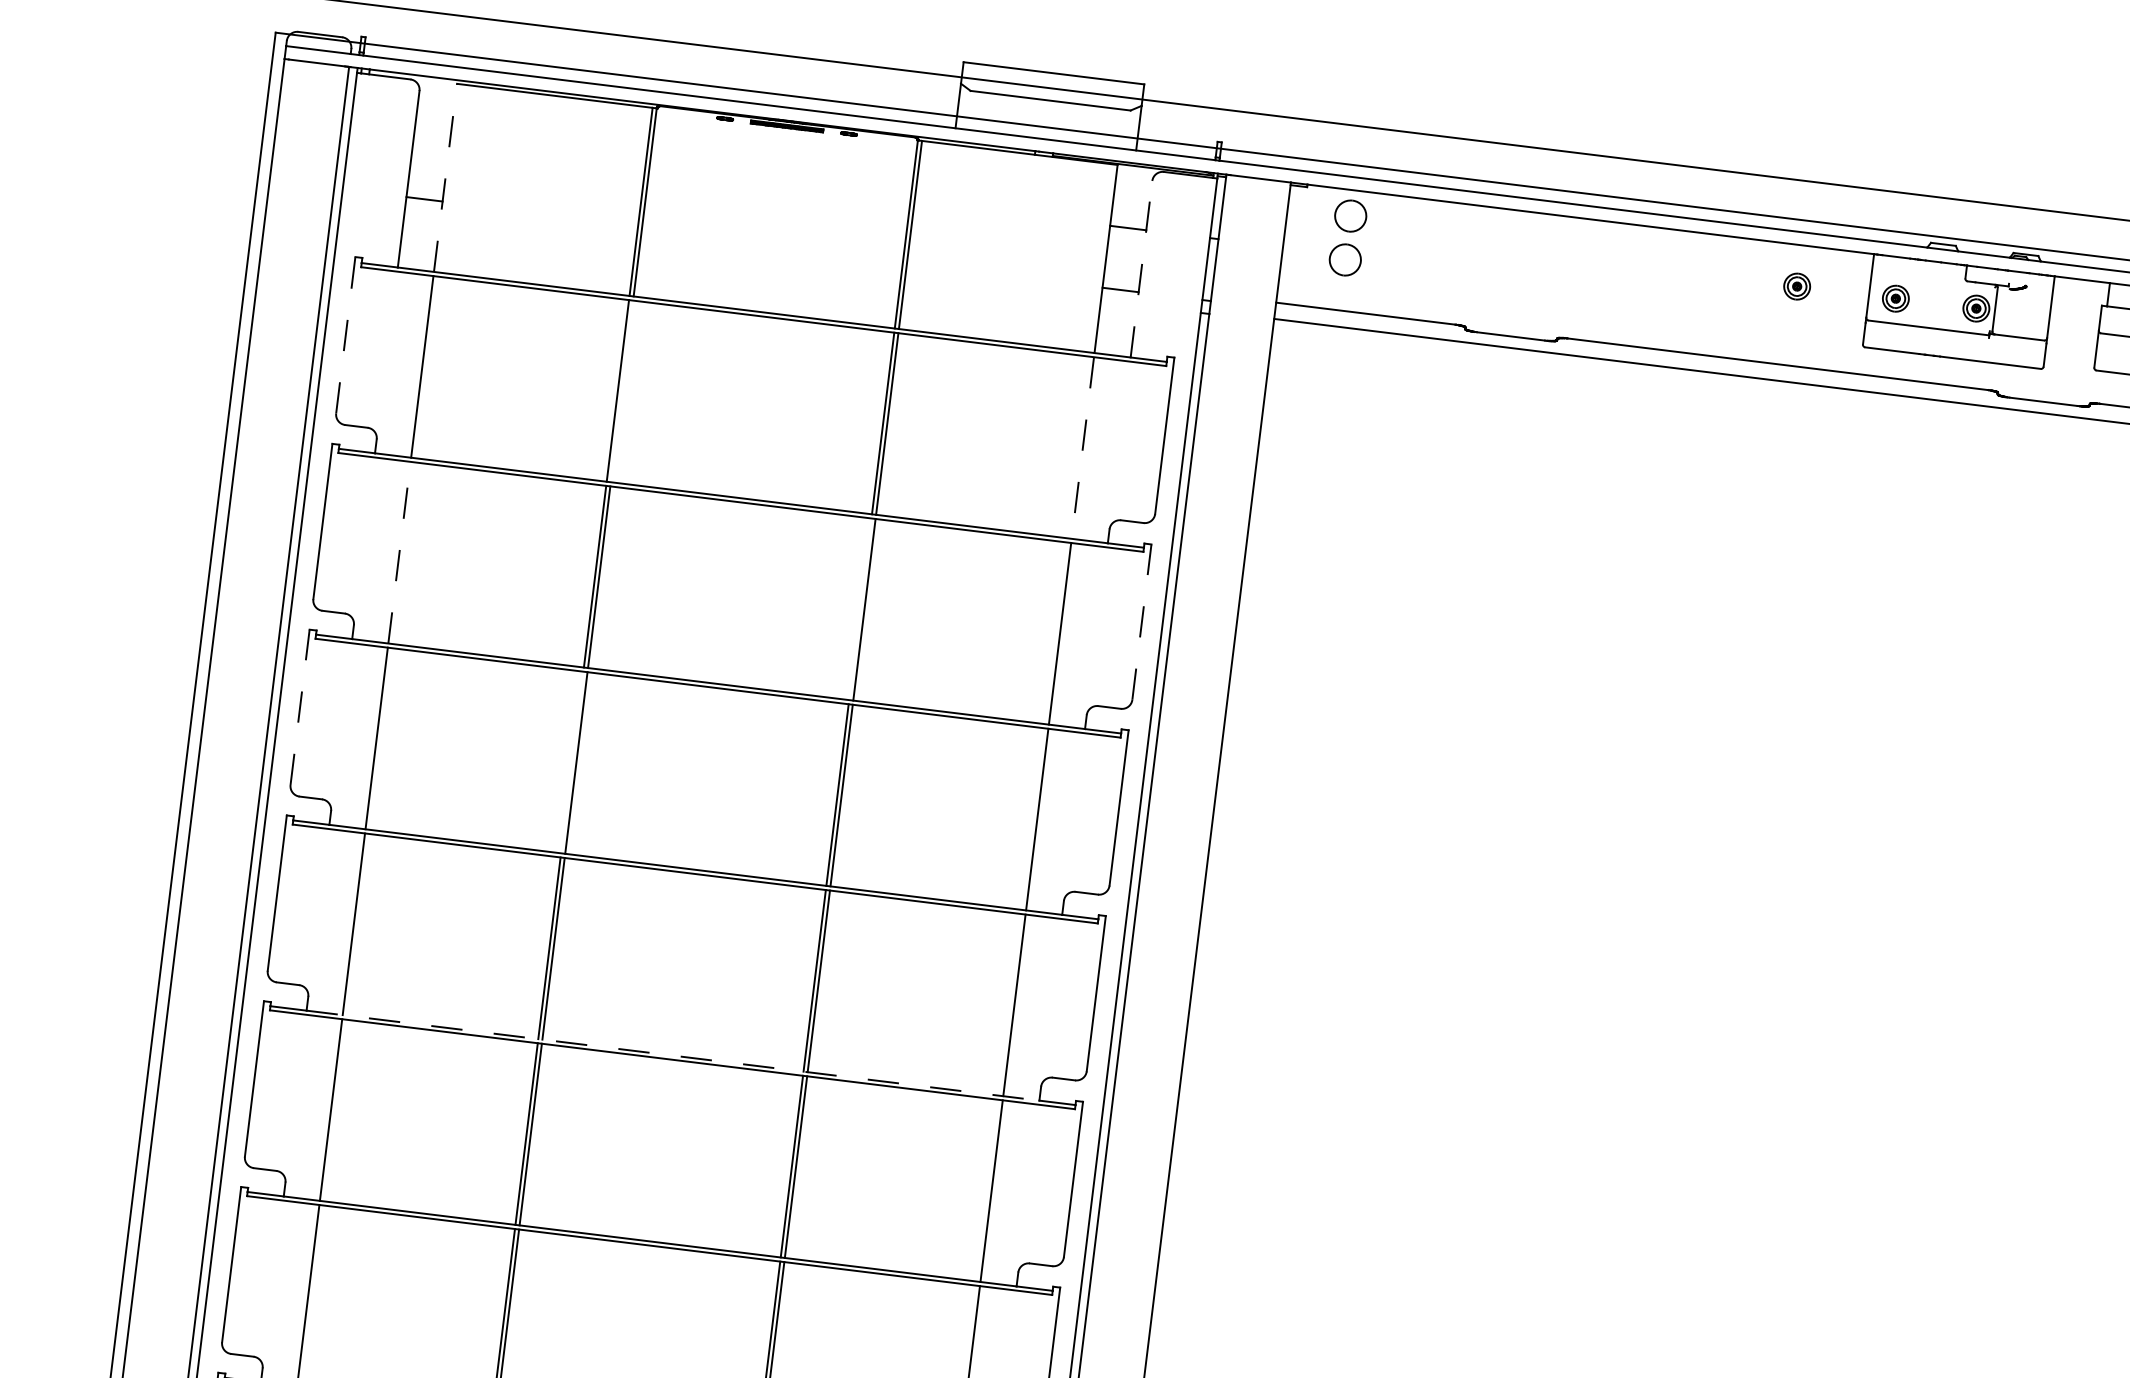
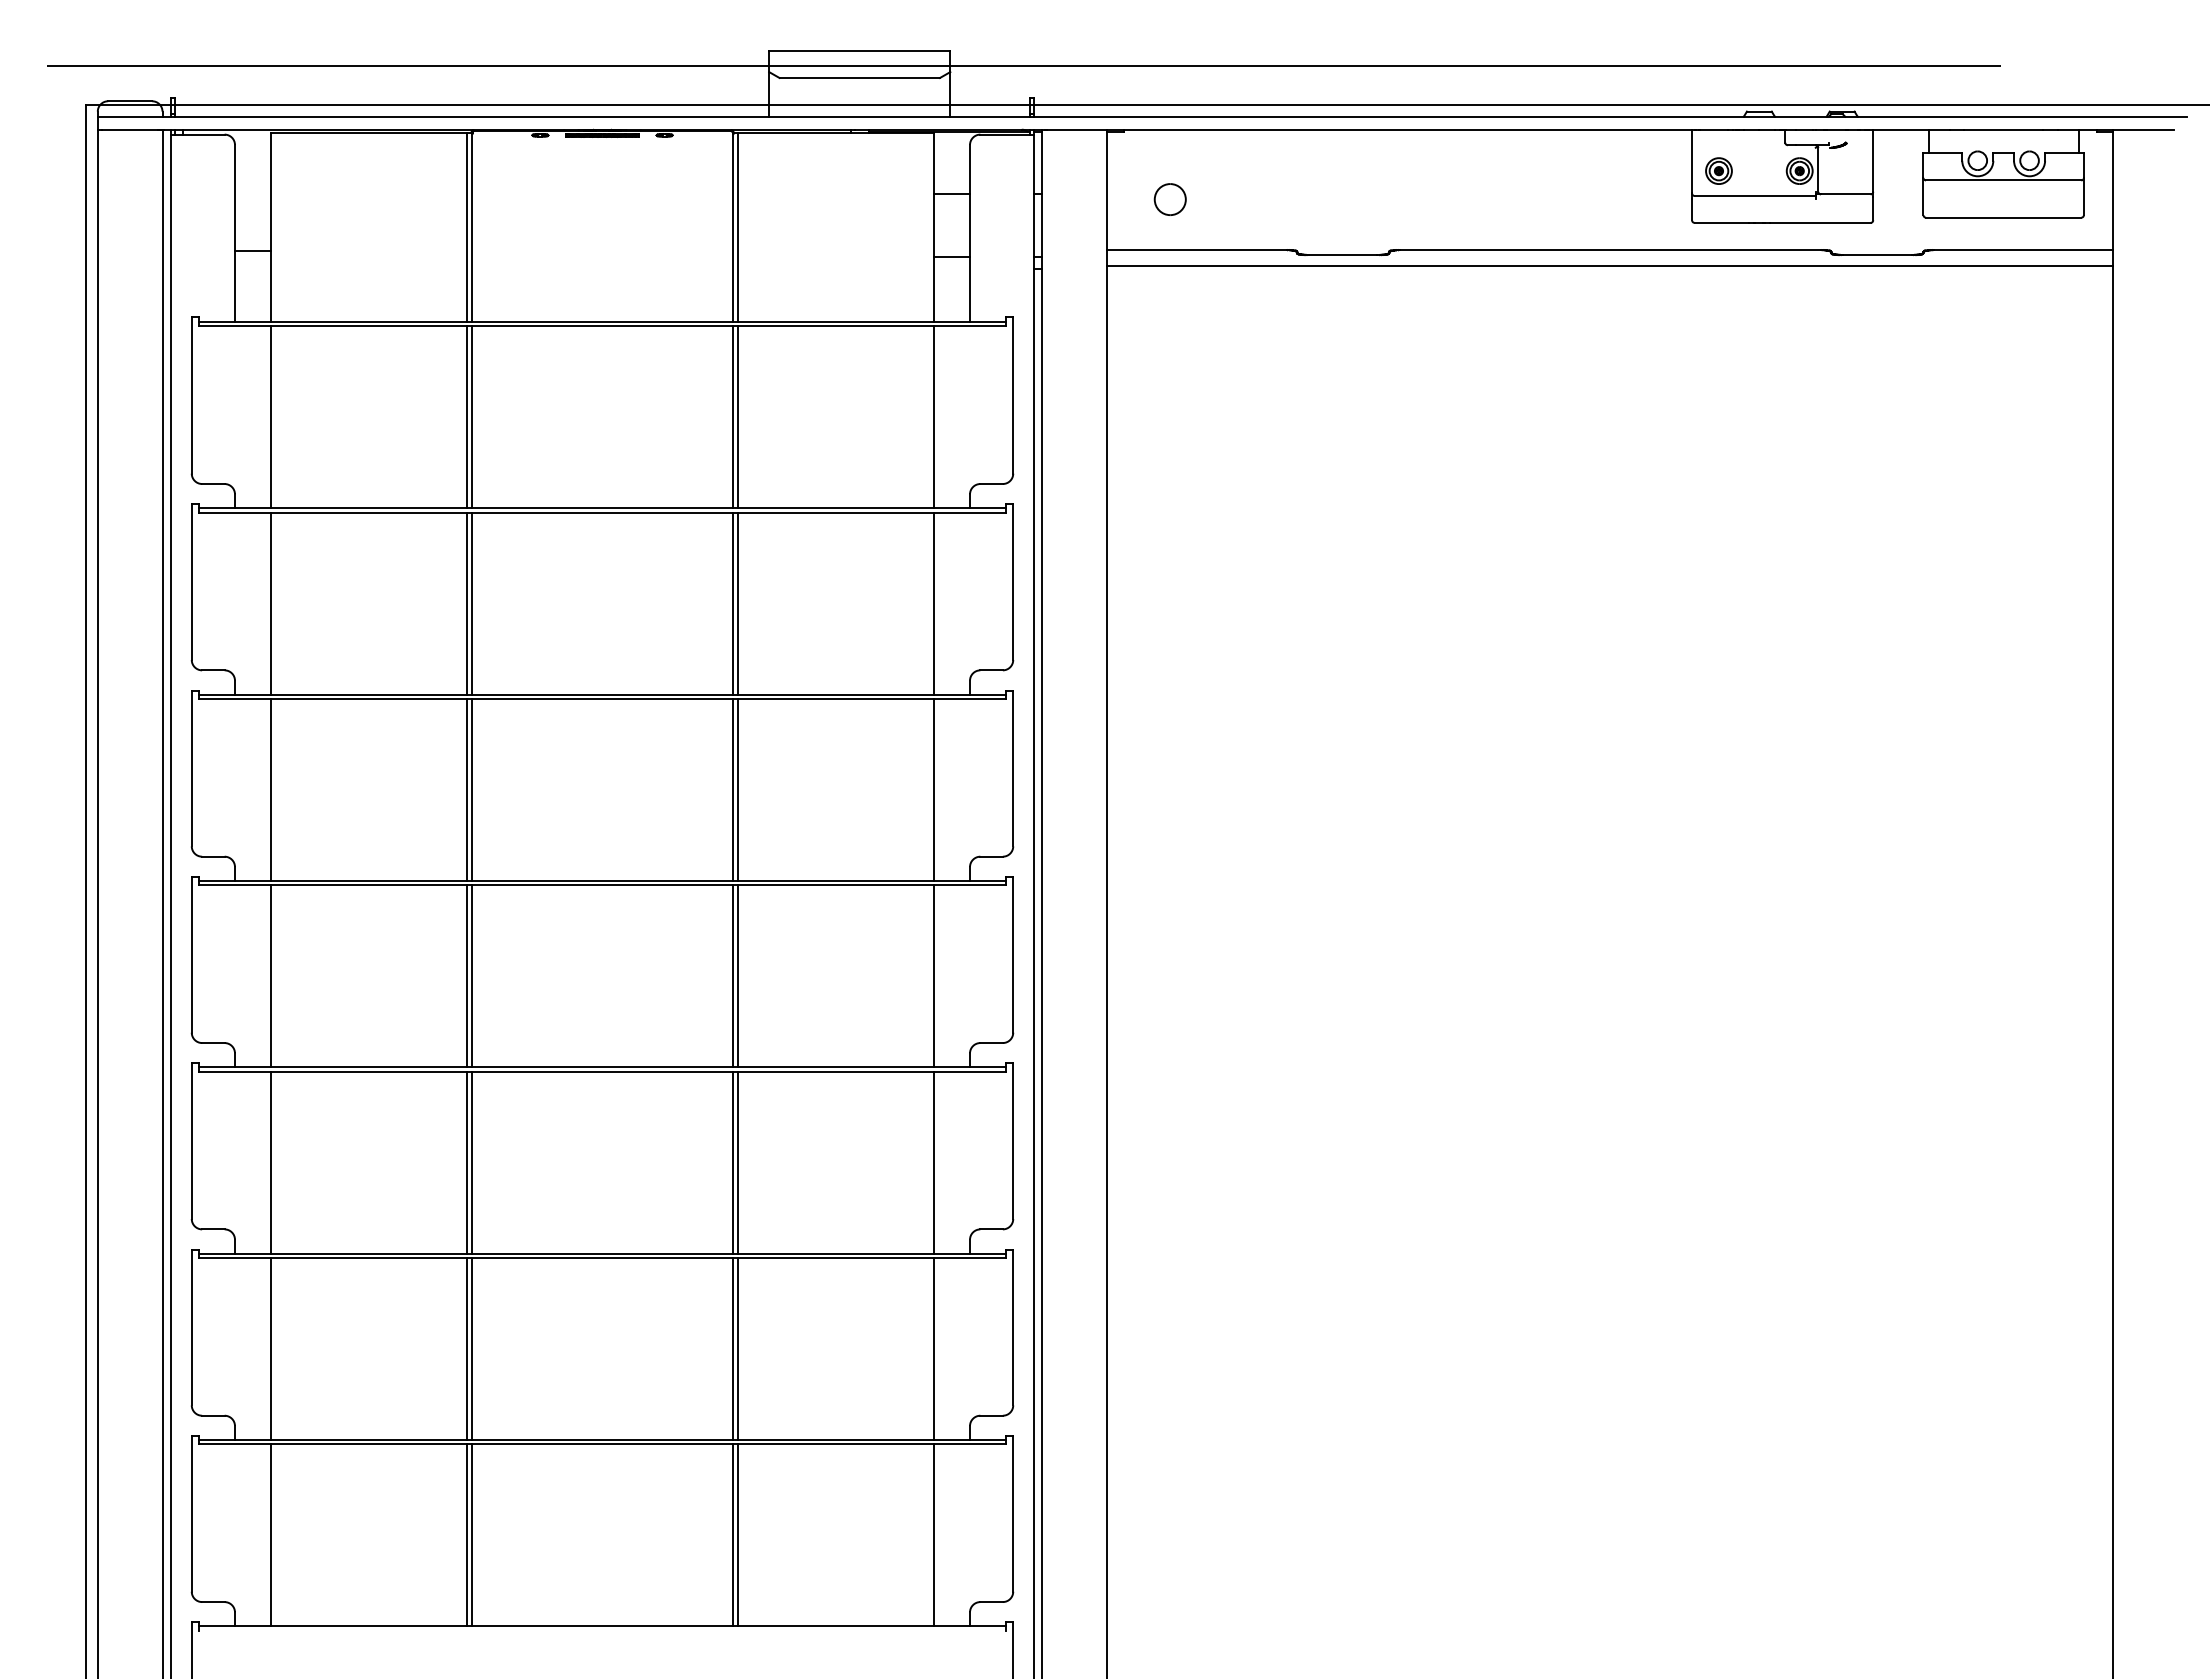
line: (445, 177) -> (271, 227), dashed -> solid
part: (1349, 215) -> (1169, 155), removed
line: (1141, 269) -> (970, 233), dashed -> solid
part: (1796, 285) -> (1619, 170), removed
line: (345, 334) -> (191, 394), dashed -> solid
line: (621, 391) -> (471, 417), added
line: (1082, 448) -> (933, 417), dashed -> solid
line: (399, 552) -> (271, 603), dashed -> solid
line: (860, 609) -> (733, 603), added
line: (1142, 622) -> (1013, 582), dashed -> solid
line: (299, 707) -> (191, 768), dashed -> solid
line: (572, 762) -> (467, 789), added
line: (672, 1055) -> (602, 1067), dashed -> solid

